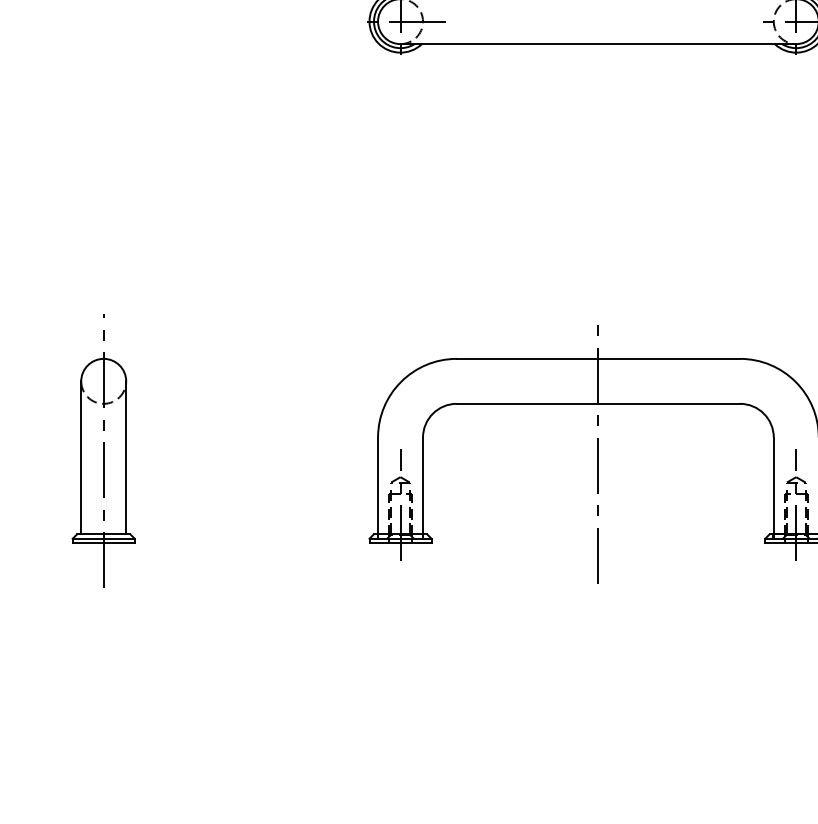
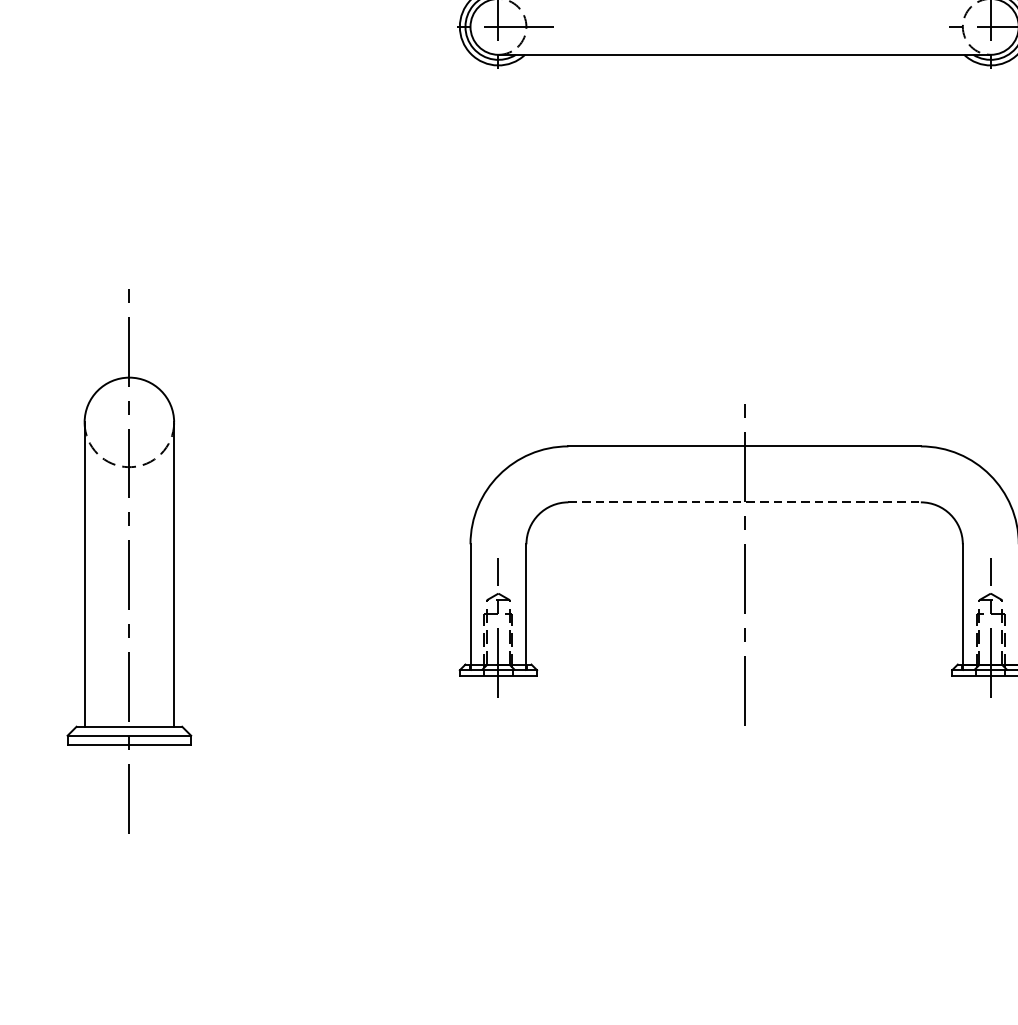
line: (598, 403) -> (744, 501), solid -> dashed
part: (103, 450) -> (128, 560), size x1.6

